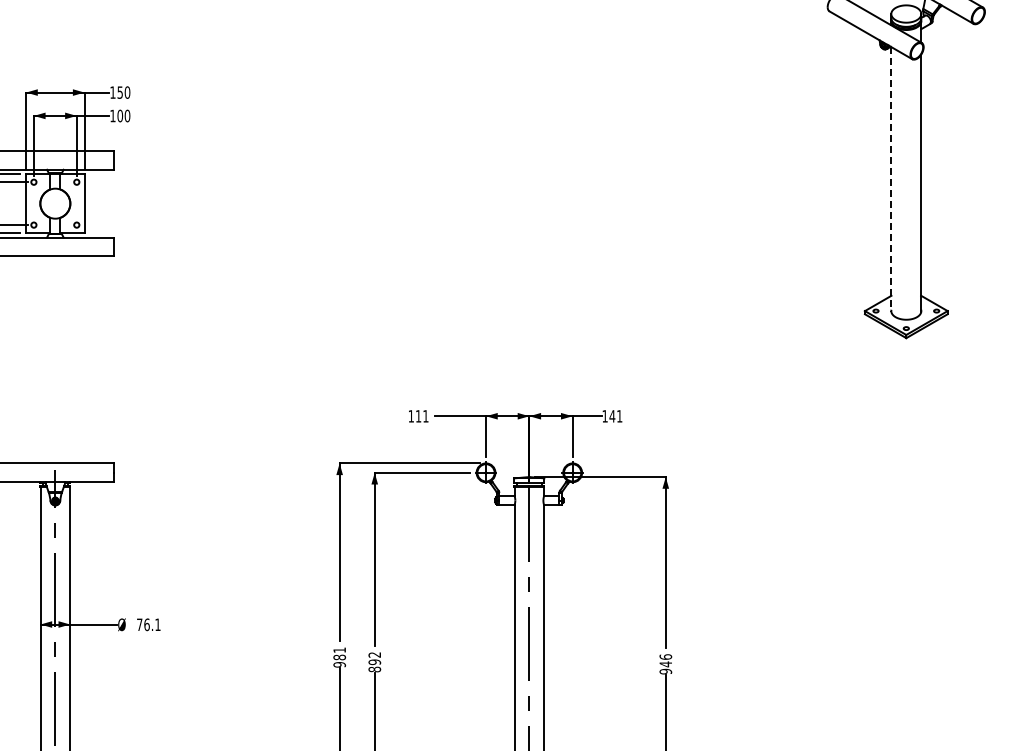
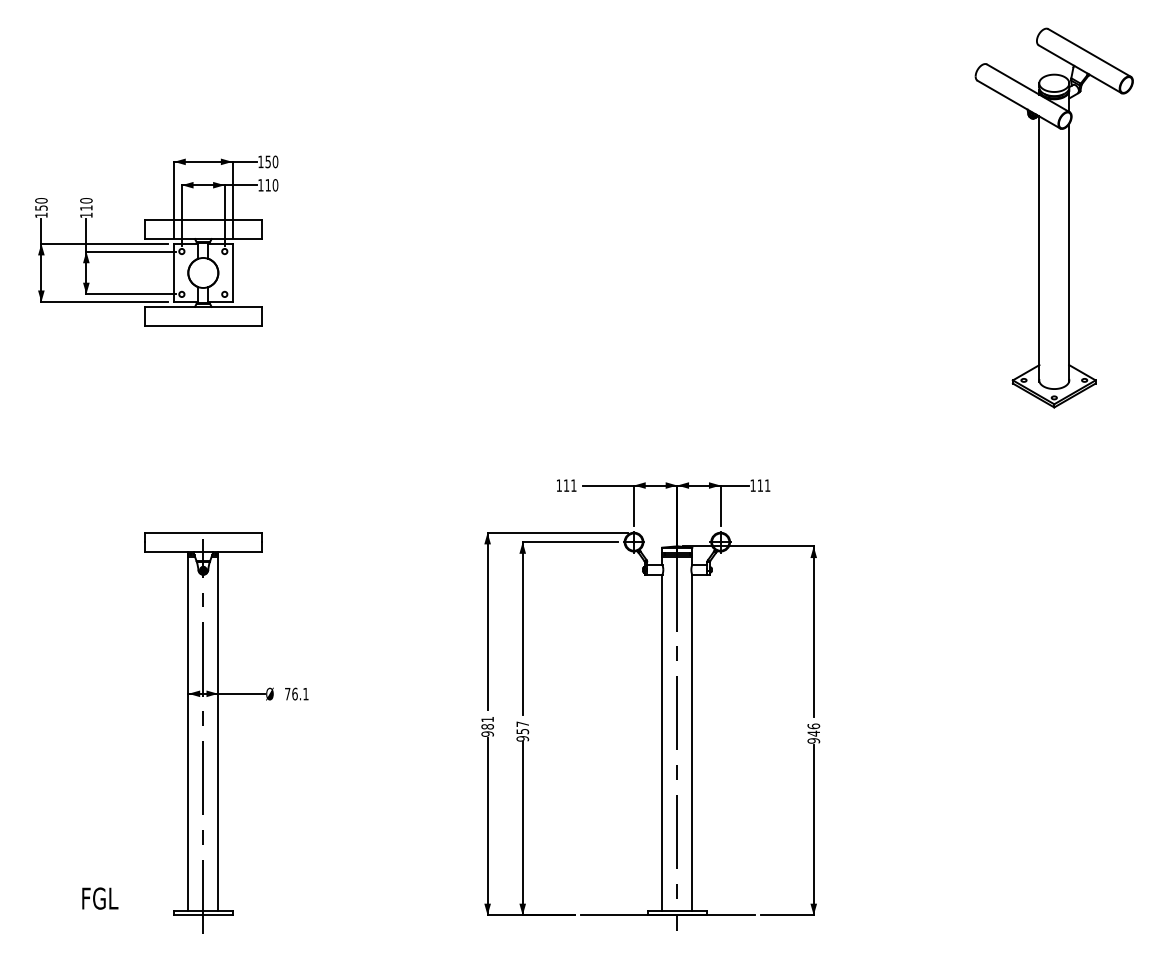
text: (120, 116) -> (268, 185), 100 -> 110
line: (891, 180) -> (1039, 249), dashed -> solid
text: (612, 416) -> (760, 485), 141 -> 111
text: (374, 662) -> (522, 731), 892 -> 957

